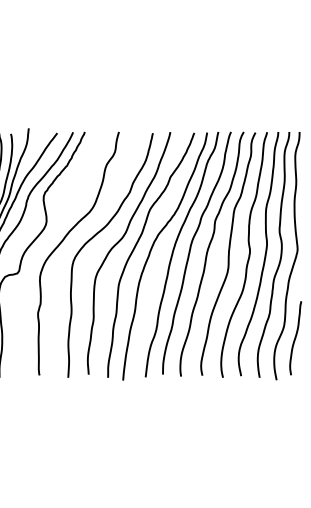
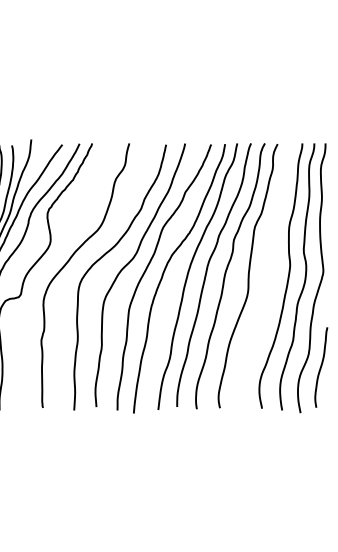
curve: (248, 254) -> (270, 276), removed

